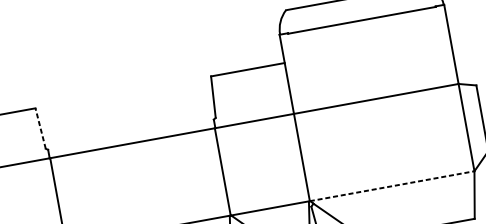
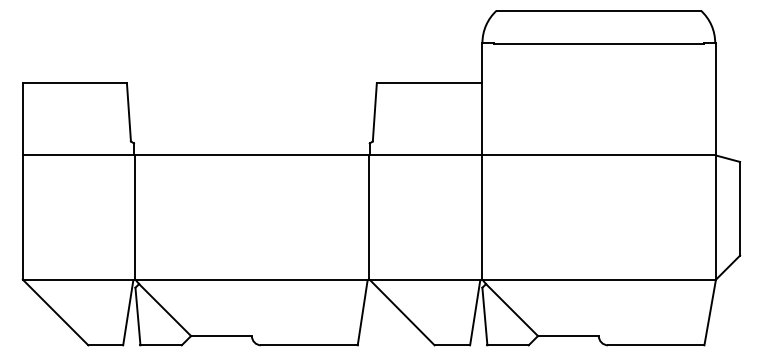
line: (40, 128) -> (128, 111), dashed -> solid
line: (392, 185) -> (599, 279), dashed -> solid

